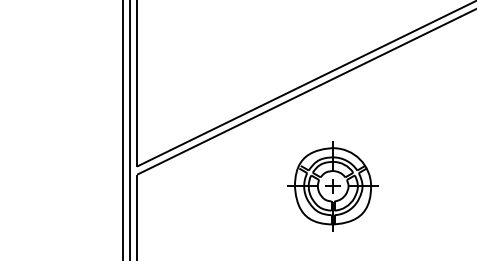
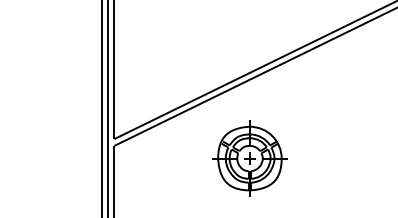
part: (332, 186) -> (249, 158), moved

